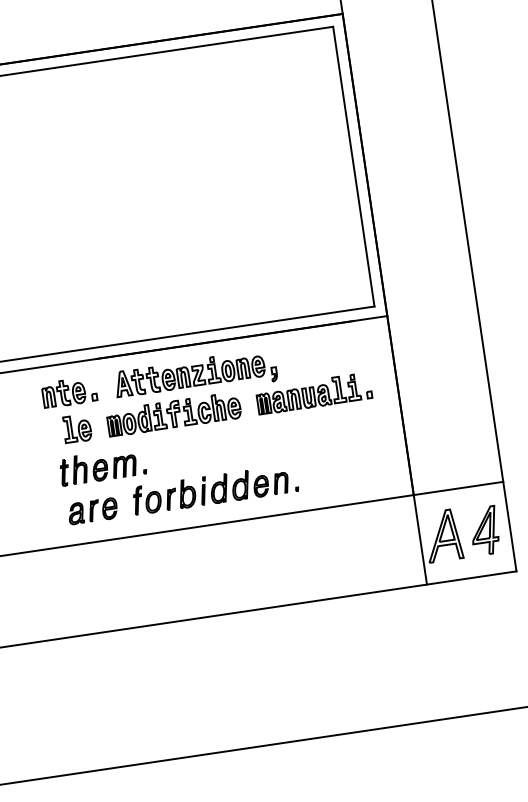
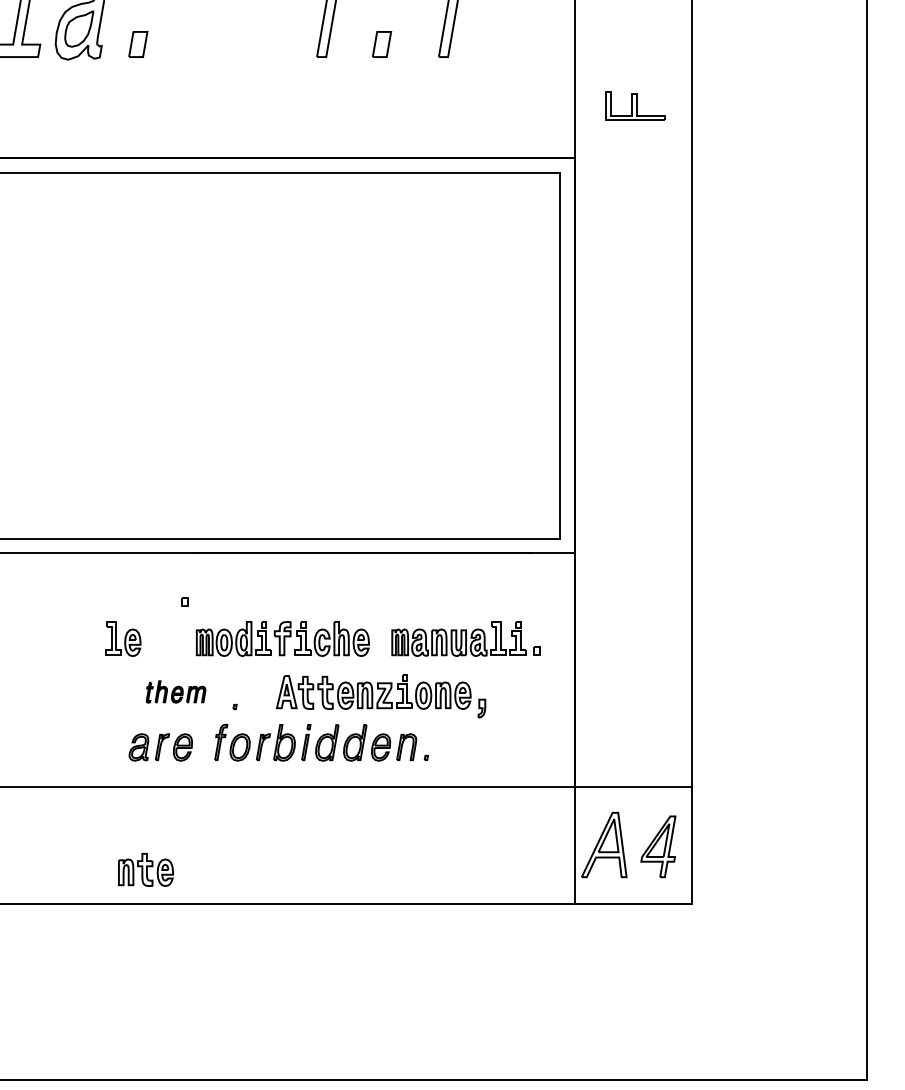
part: (196, 376) -> (381, 696), moved
part: (63, 392) -> (145, 869), moved
part: (77, 428) -> (123, 638), moved
part: (97, 466) -> (175, 691), size x0.6

